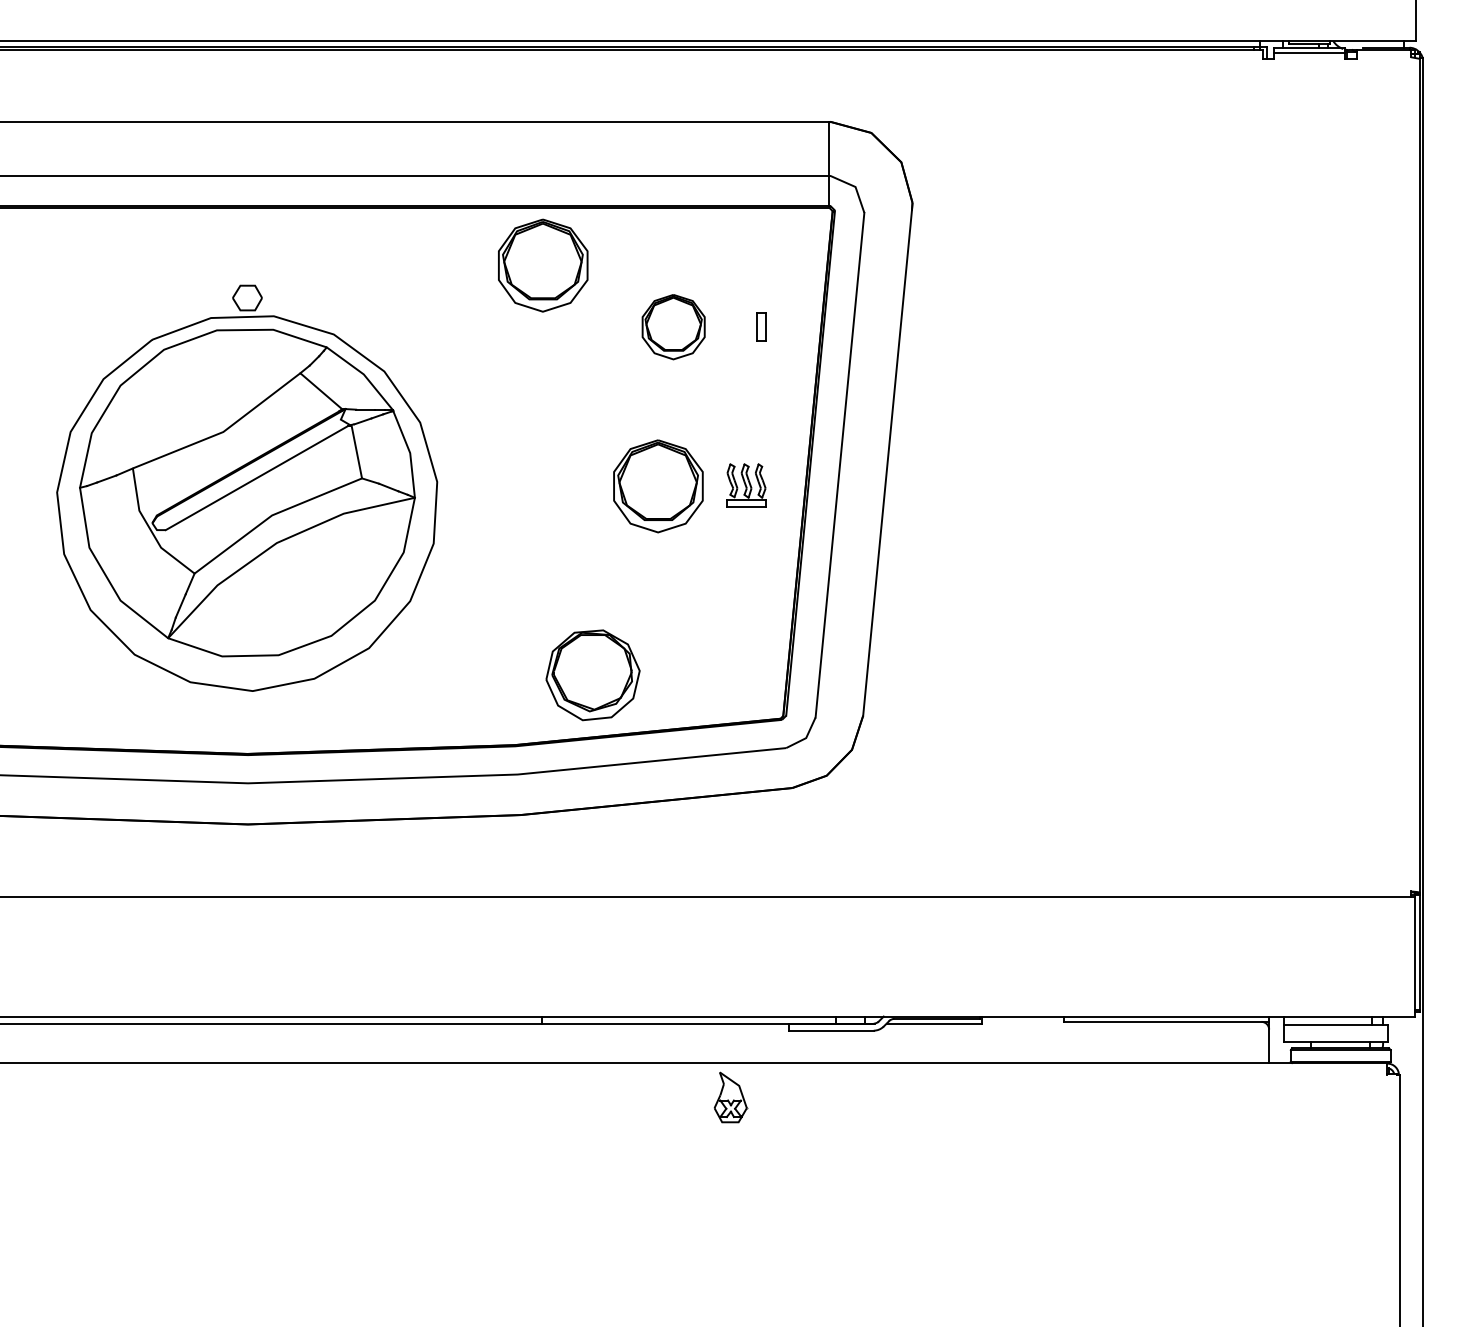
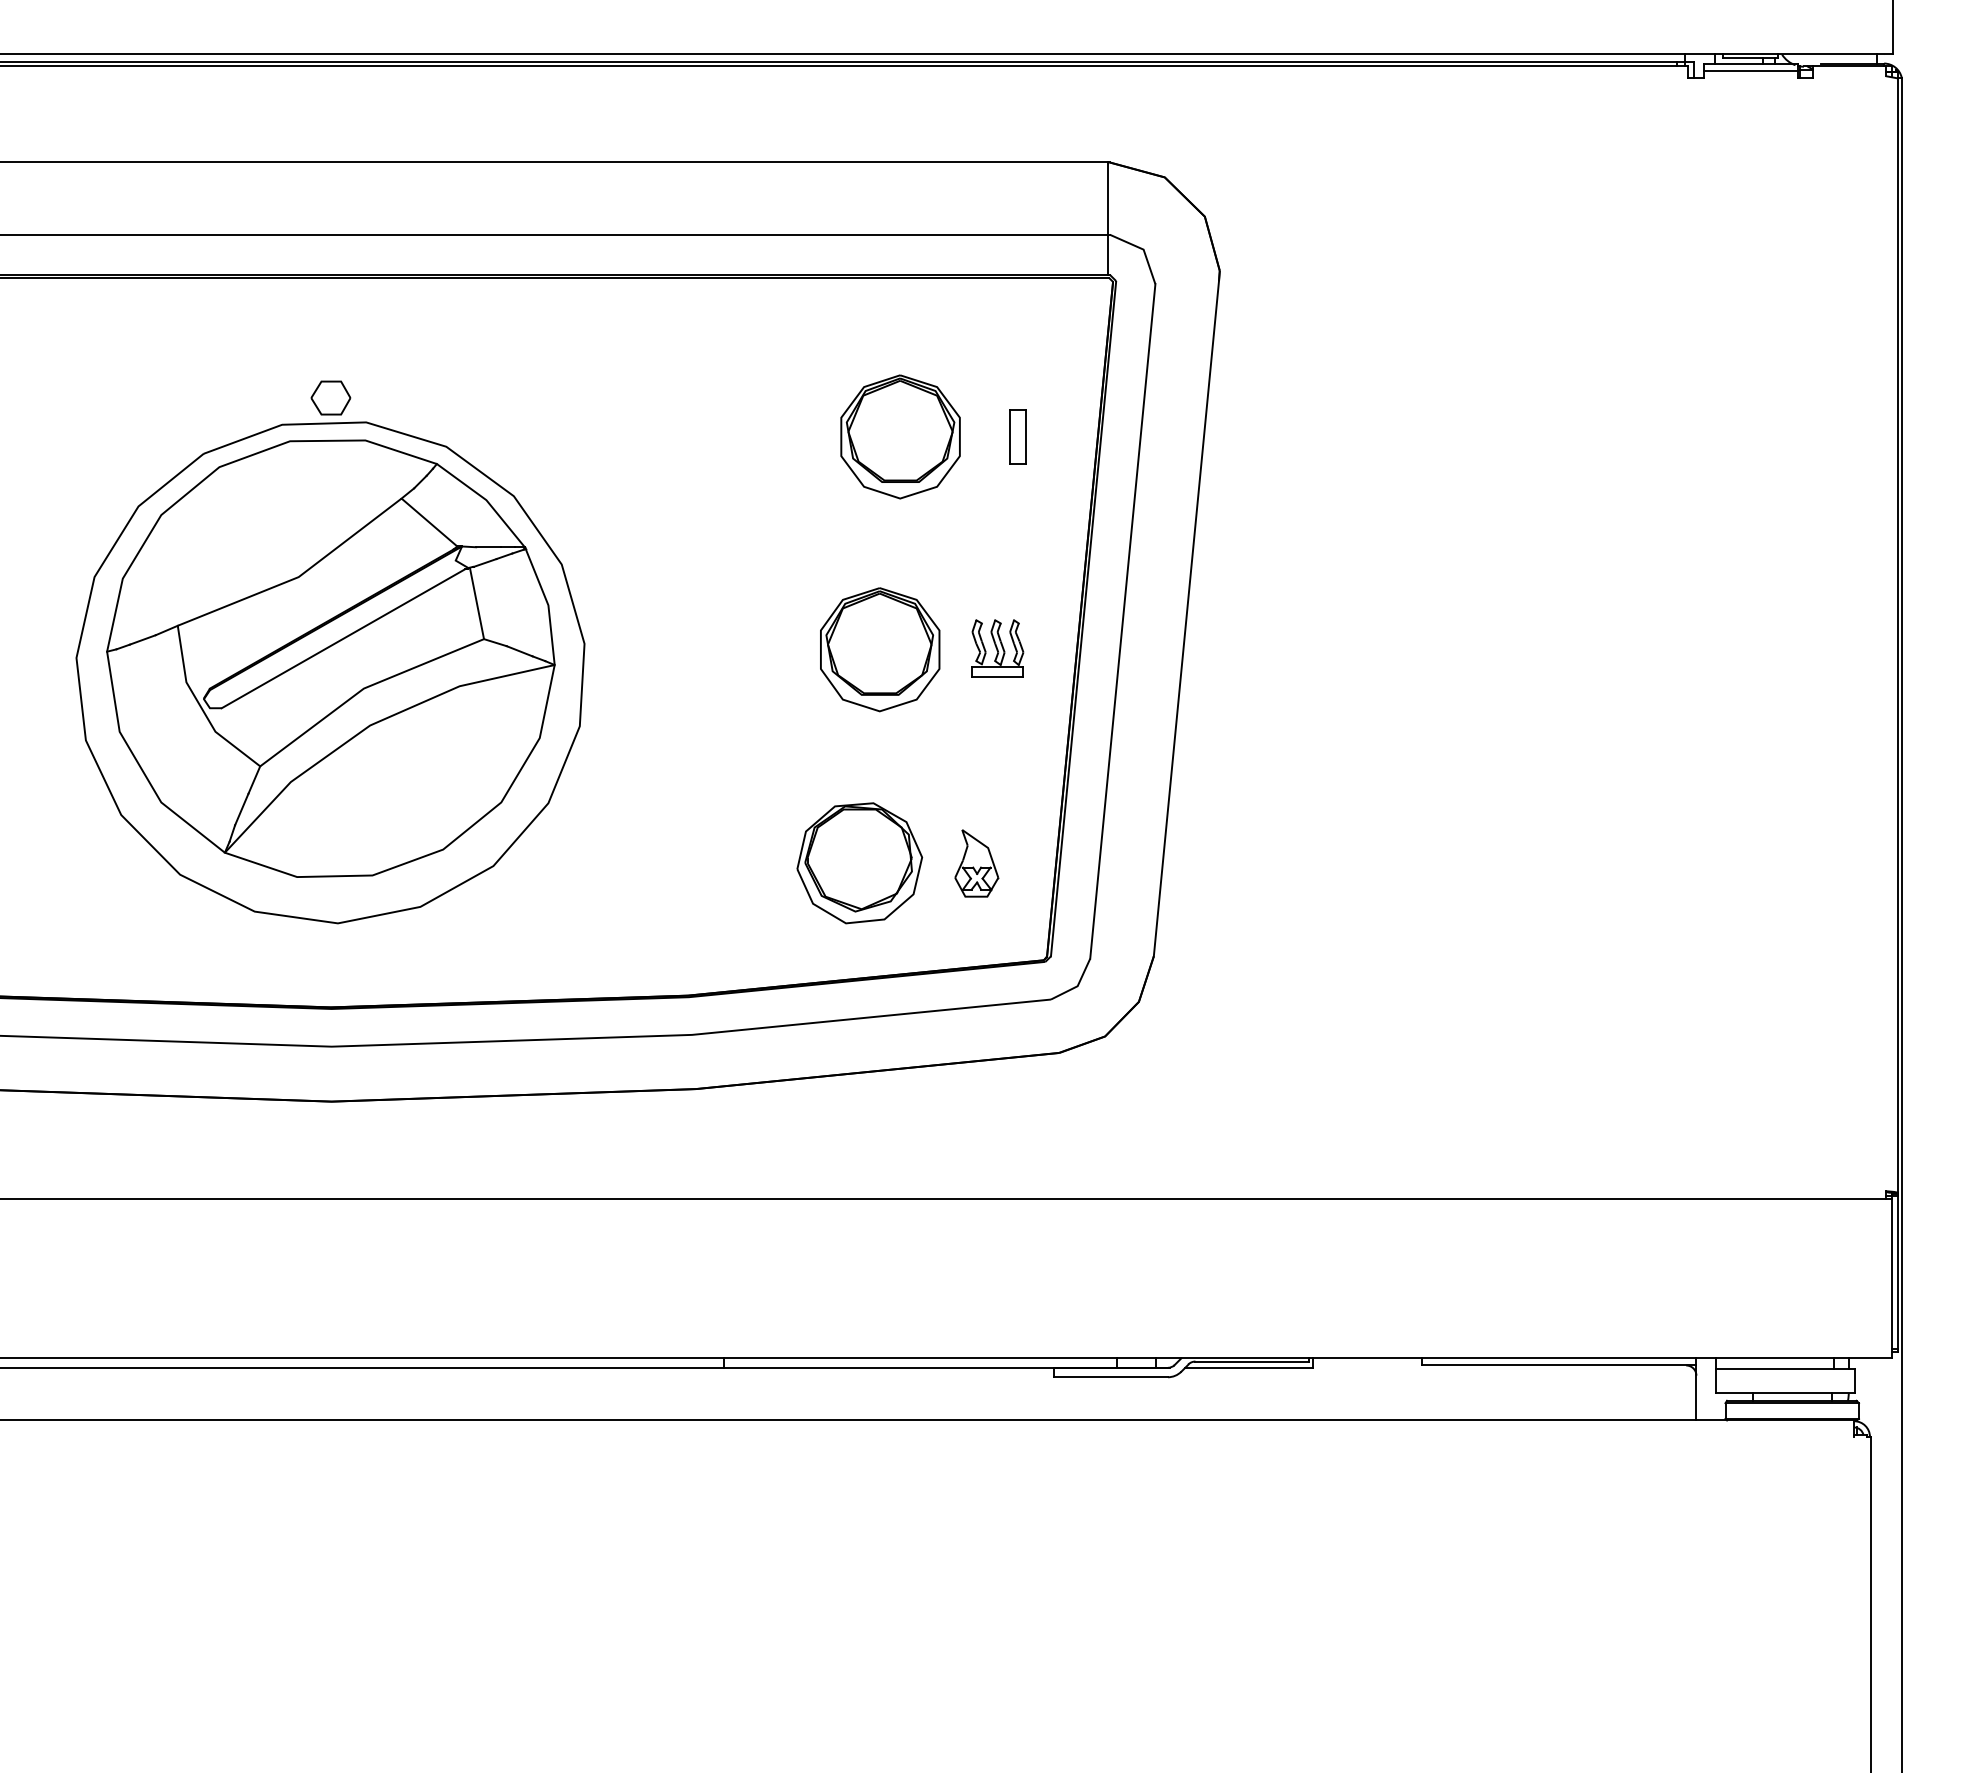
part: (543, 265) -> (726, 354), removed
part: (673, 326) -> (900, 436), size x1.43
part: (761, 326) -> (1017, 436), size x1.43
part: (592, 675) -> (859, 863), moved
part: (730, 1097) -> (976, 863), moved

